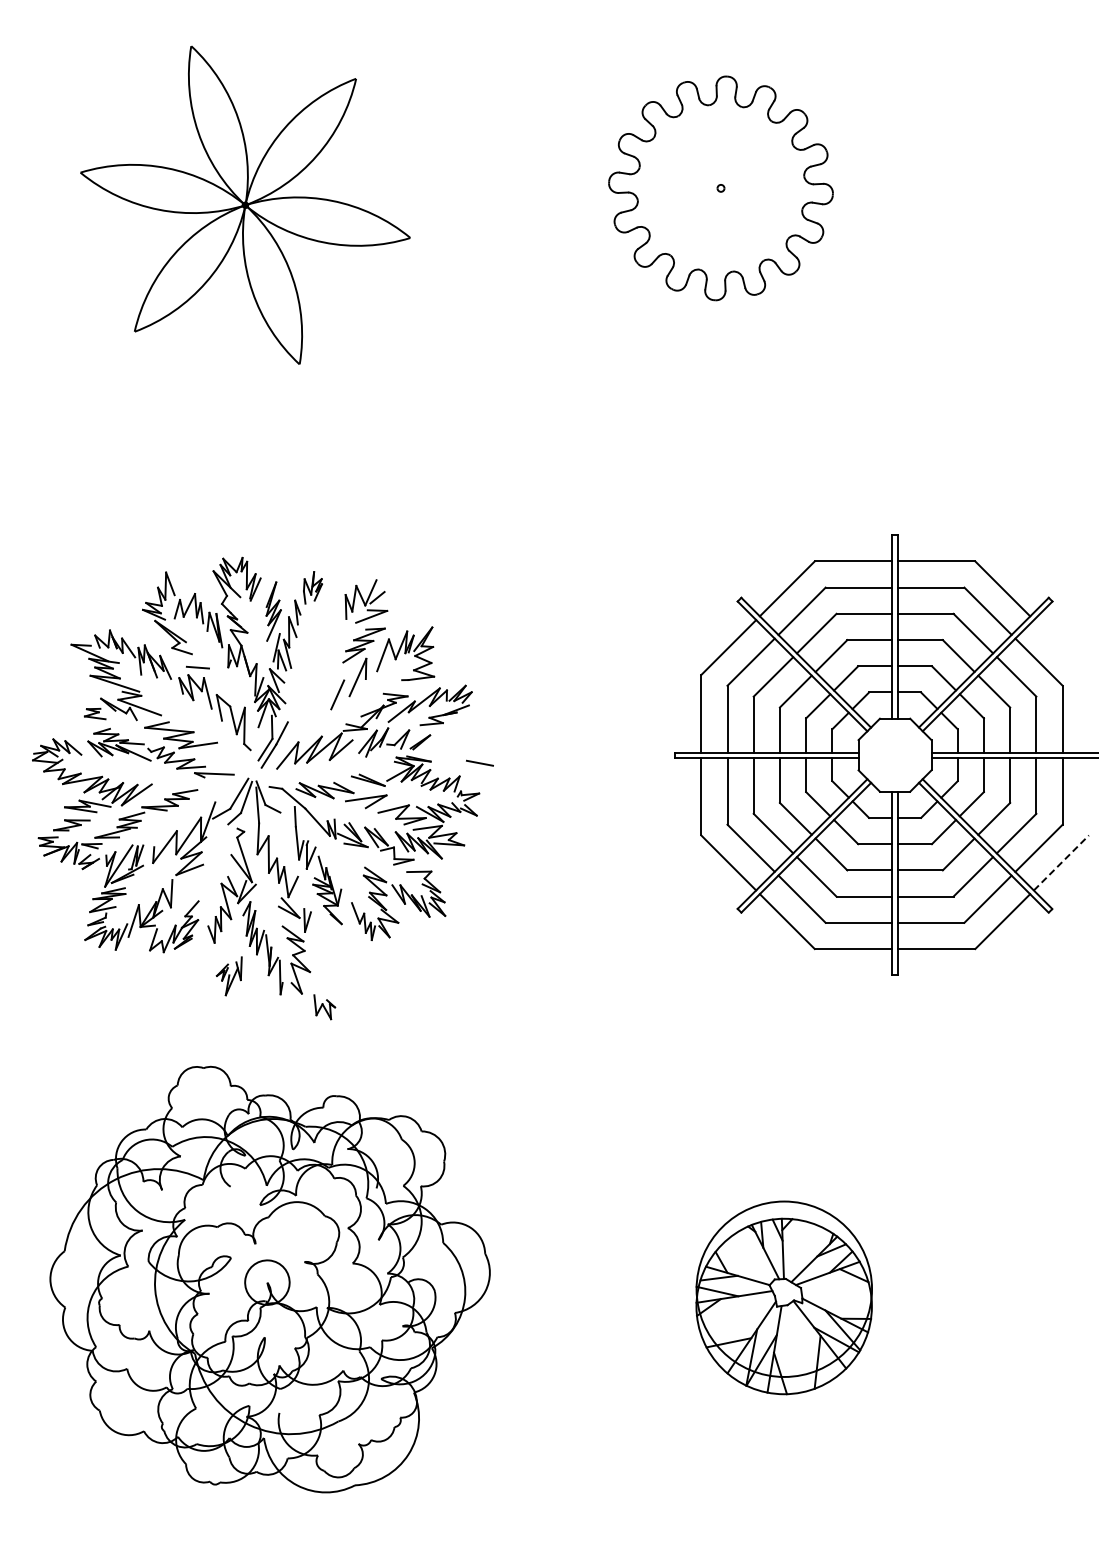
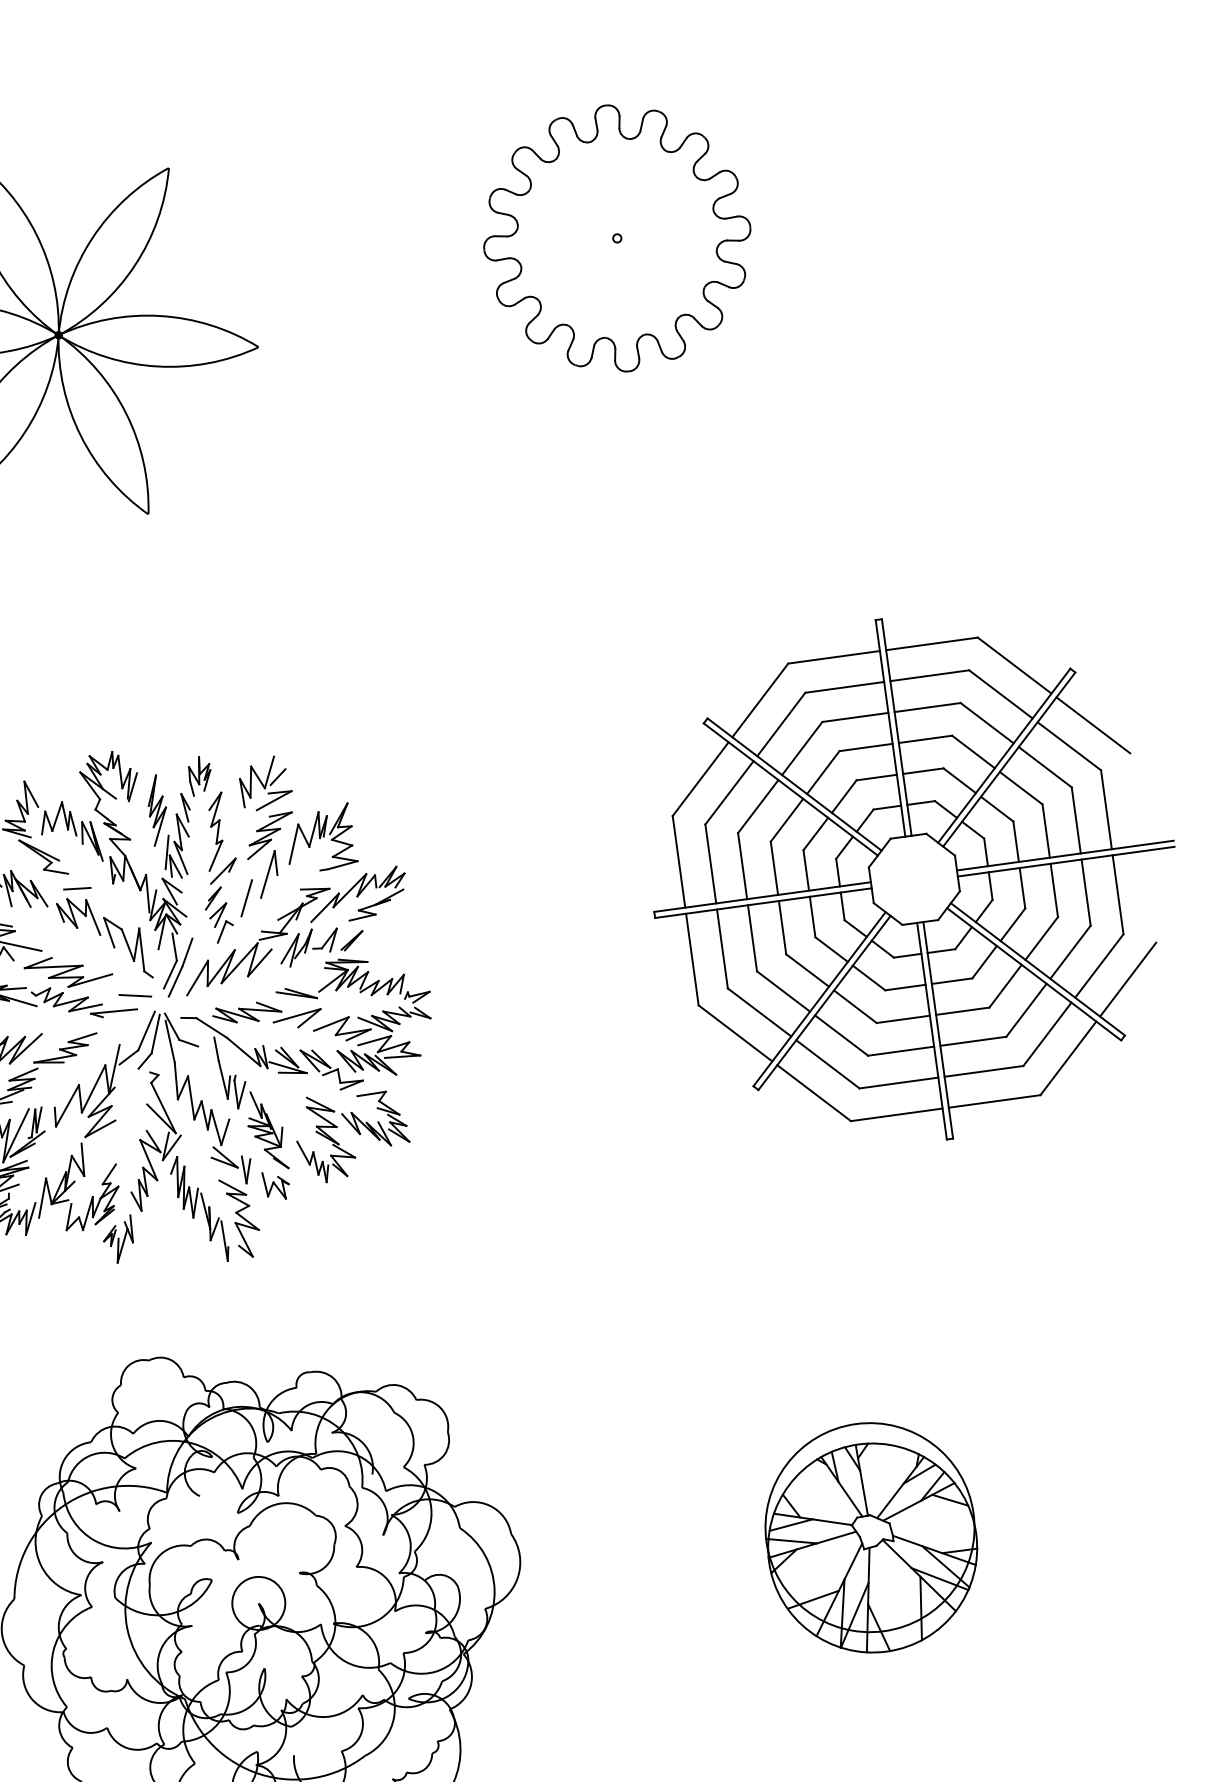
line: (1060, 647) -> (1092, 725), added
part: (317, 666) -> (218, 868), added
line: (479, 762) -> (134, 994), moved
line: (1061, 862) -> (1128, 979), dashed -> solid
part: (228, 976) -> (117, 1240), moved
part: (324, 1007) -> (276, 1185), moved

